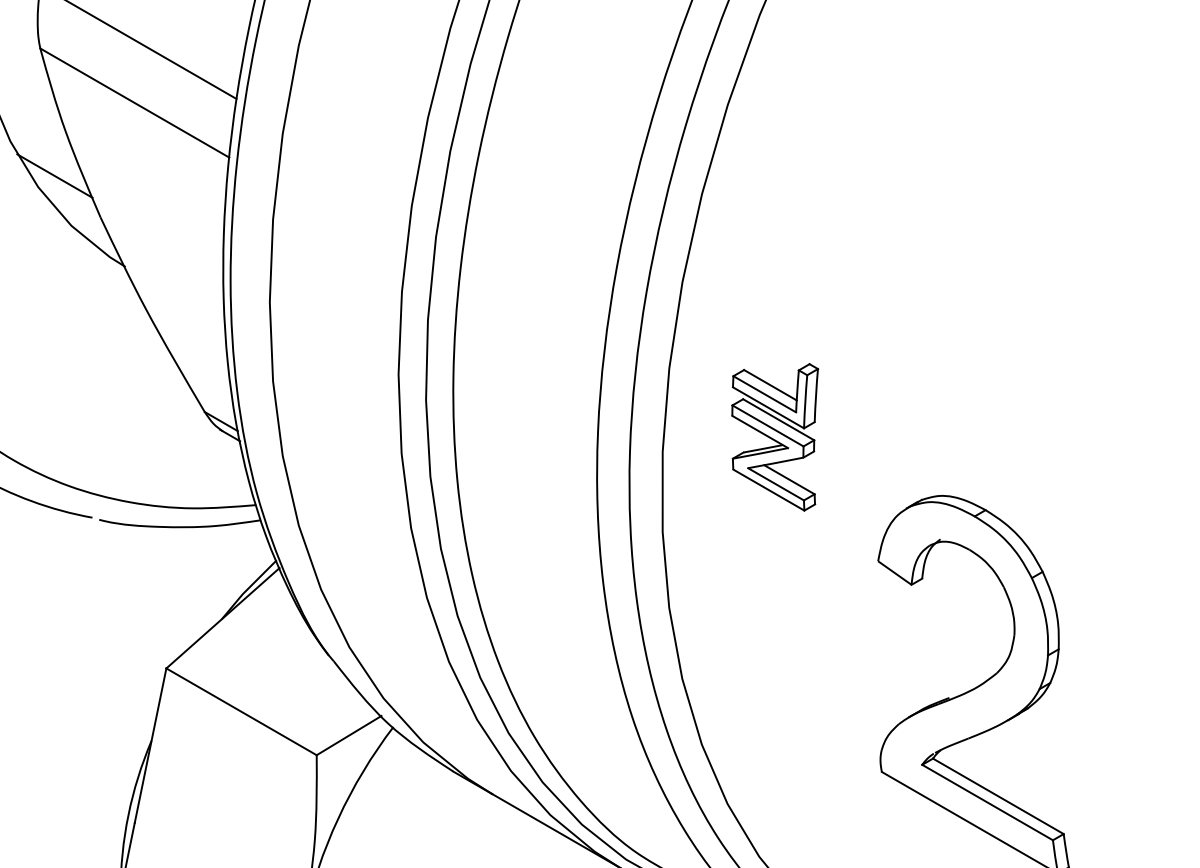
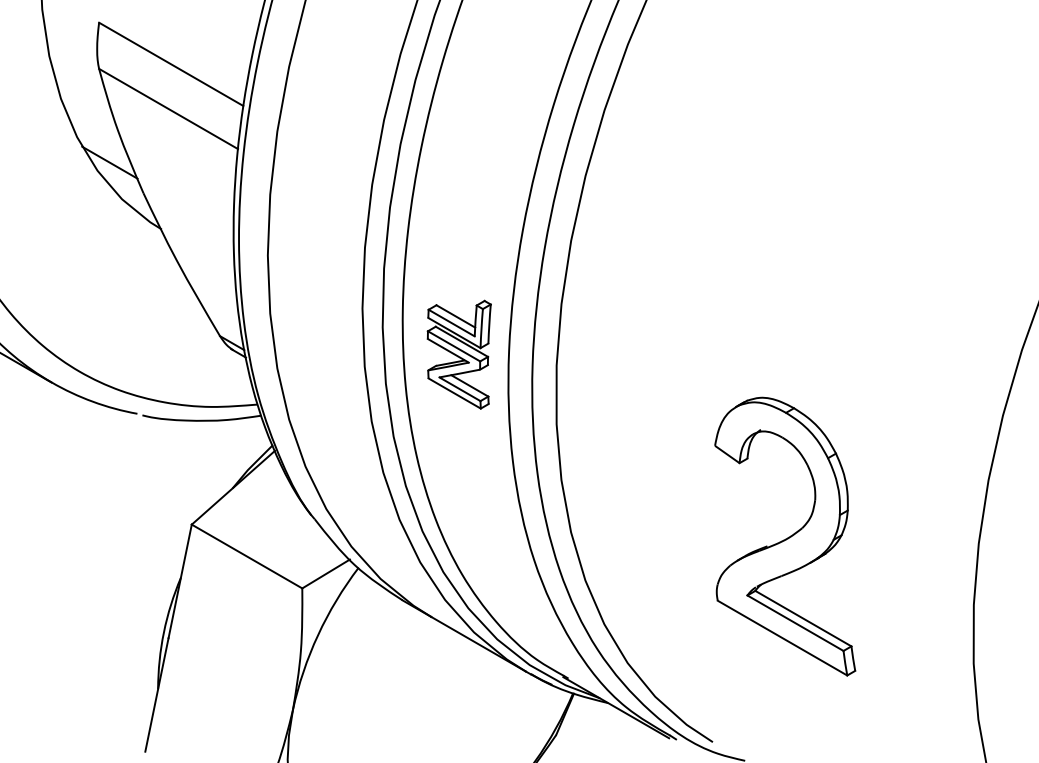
part: (774, 437) -> (458, 354), moved

